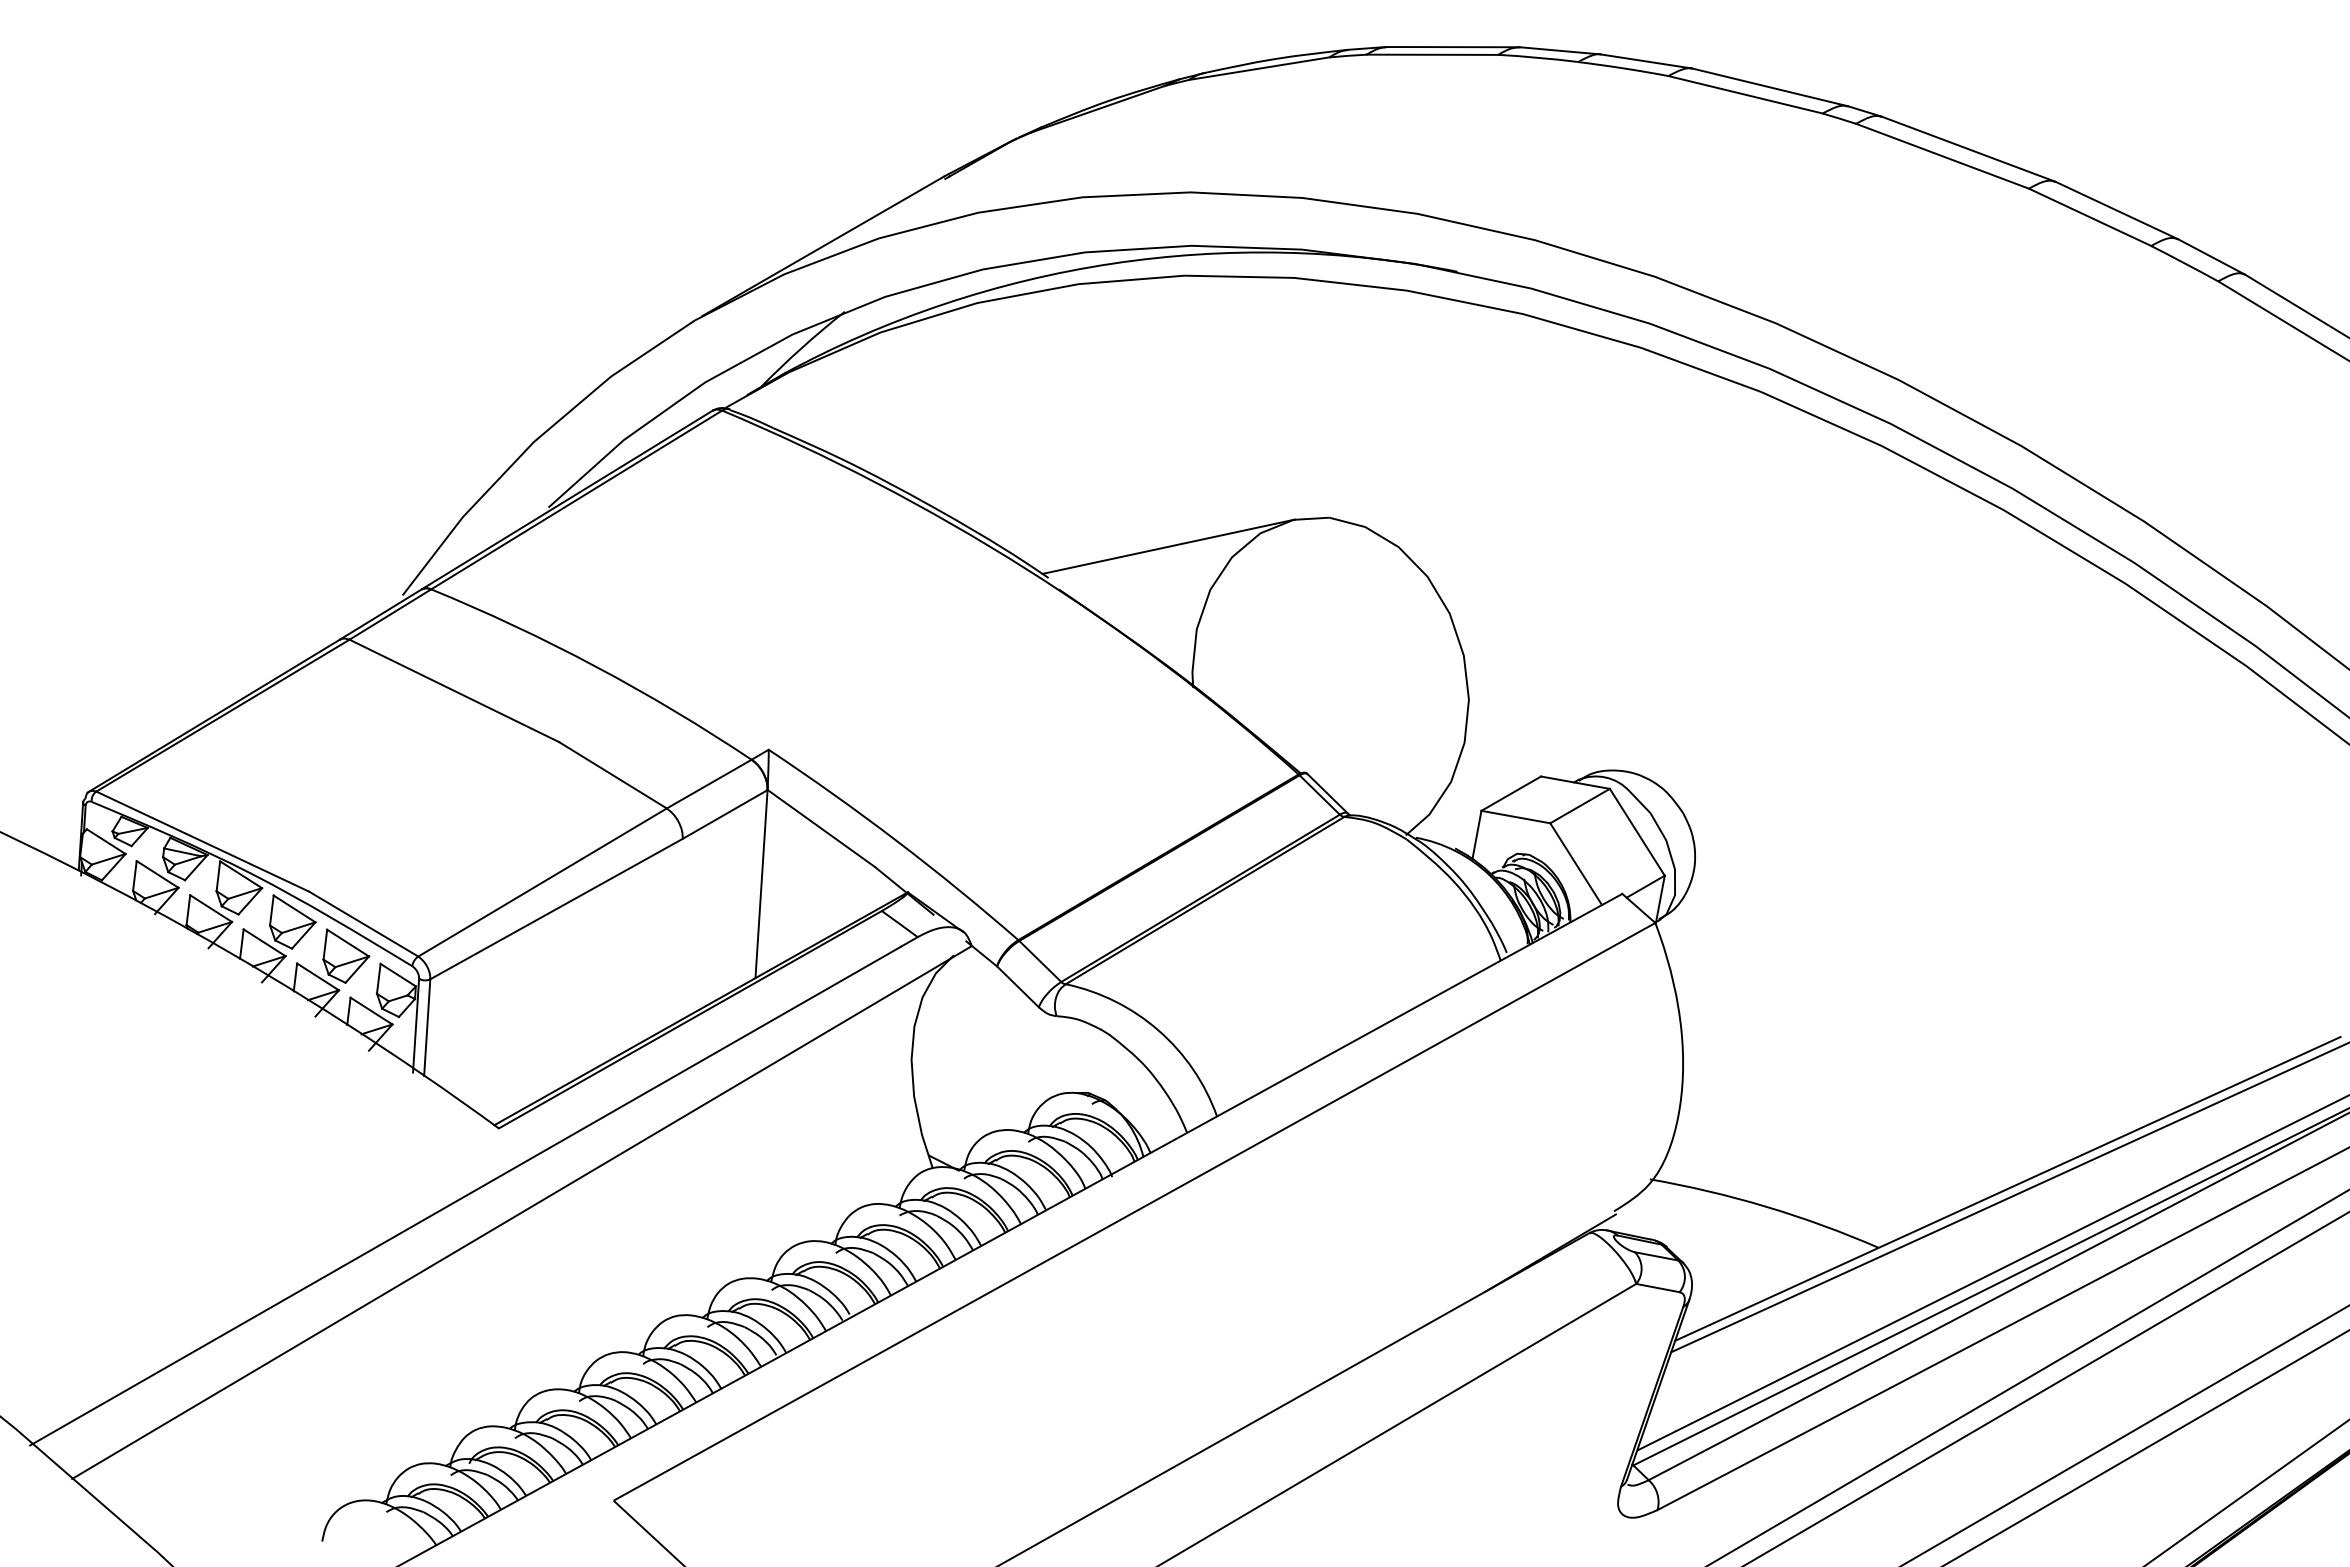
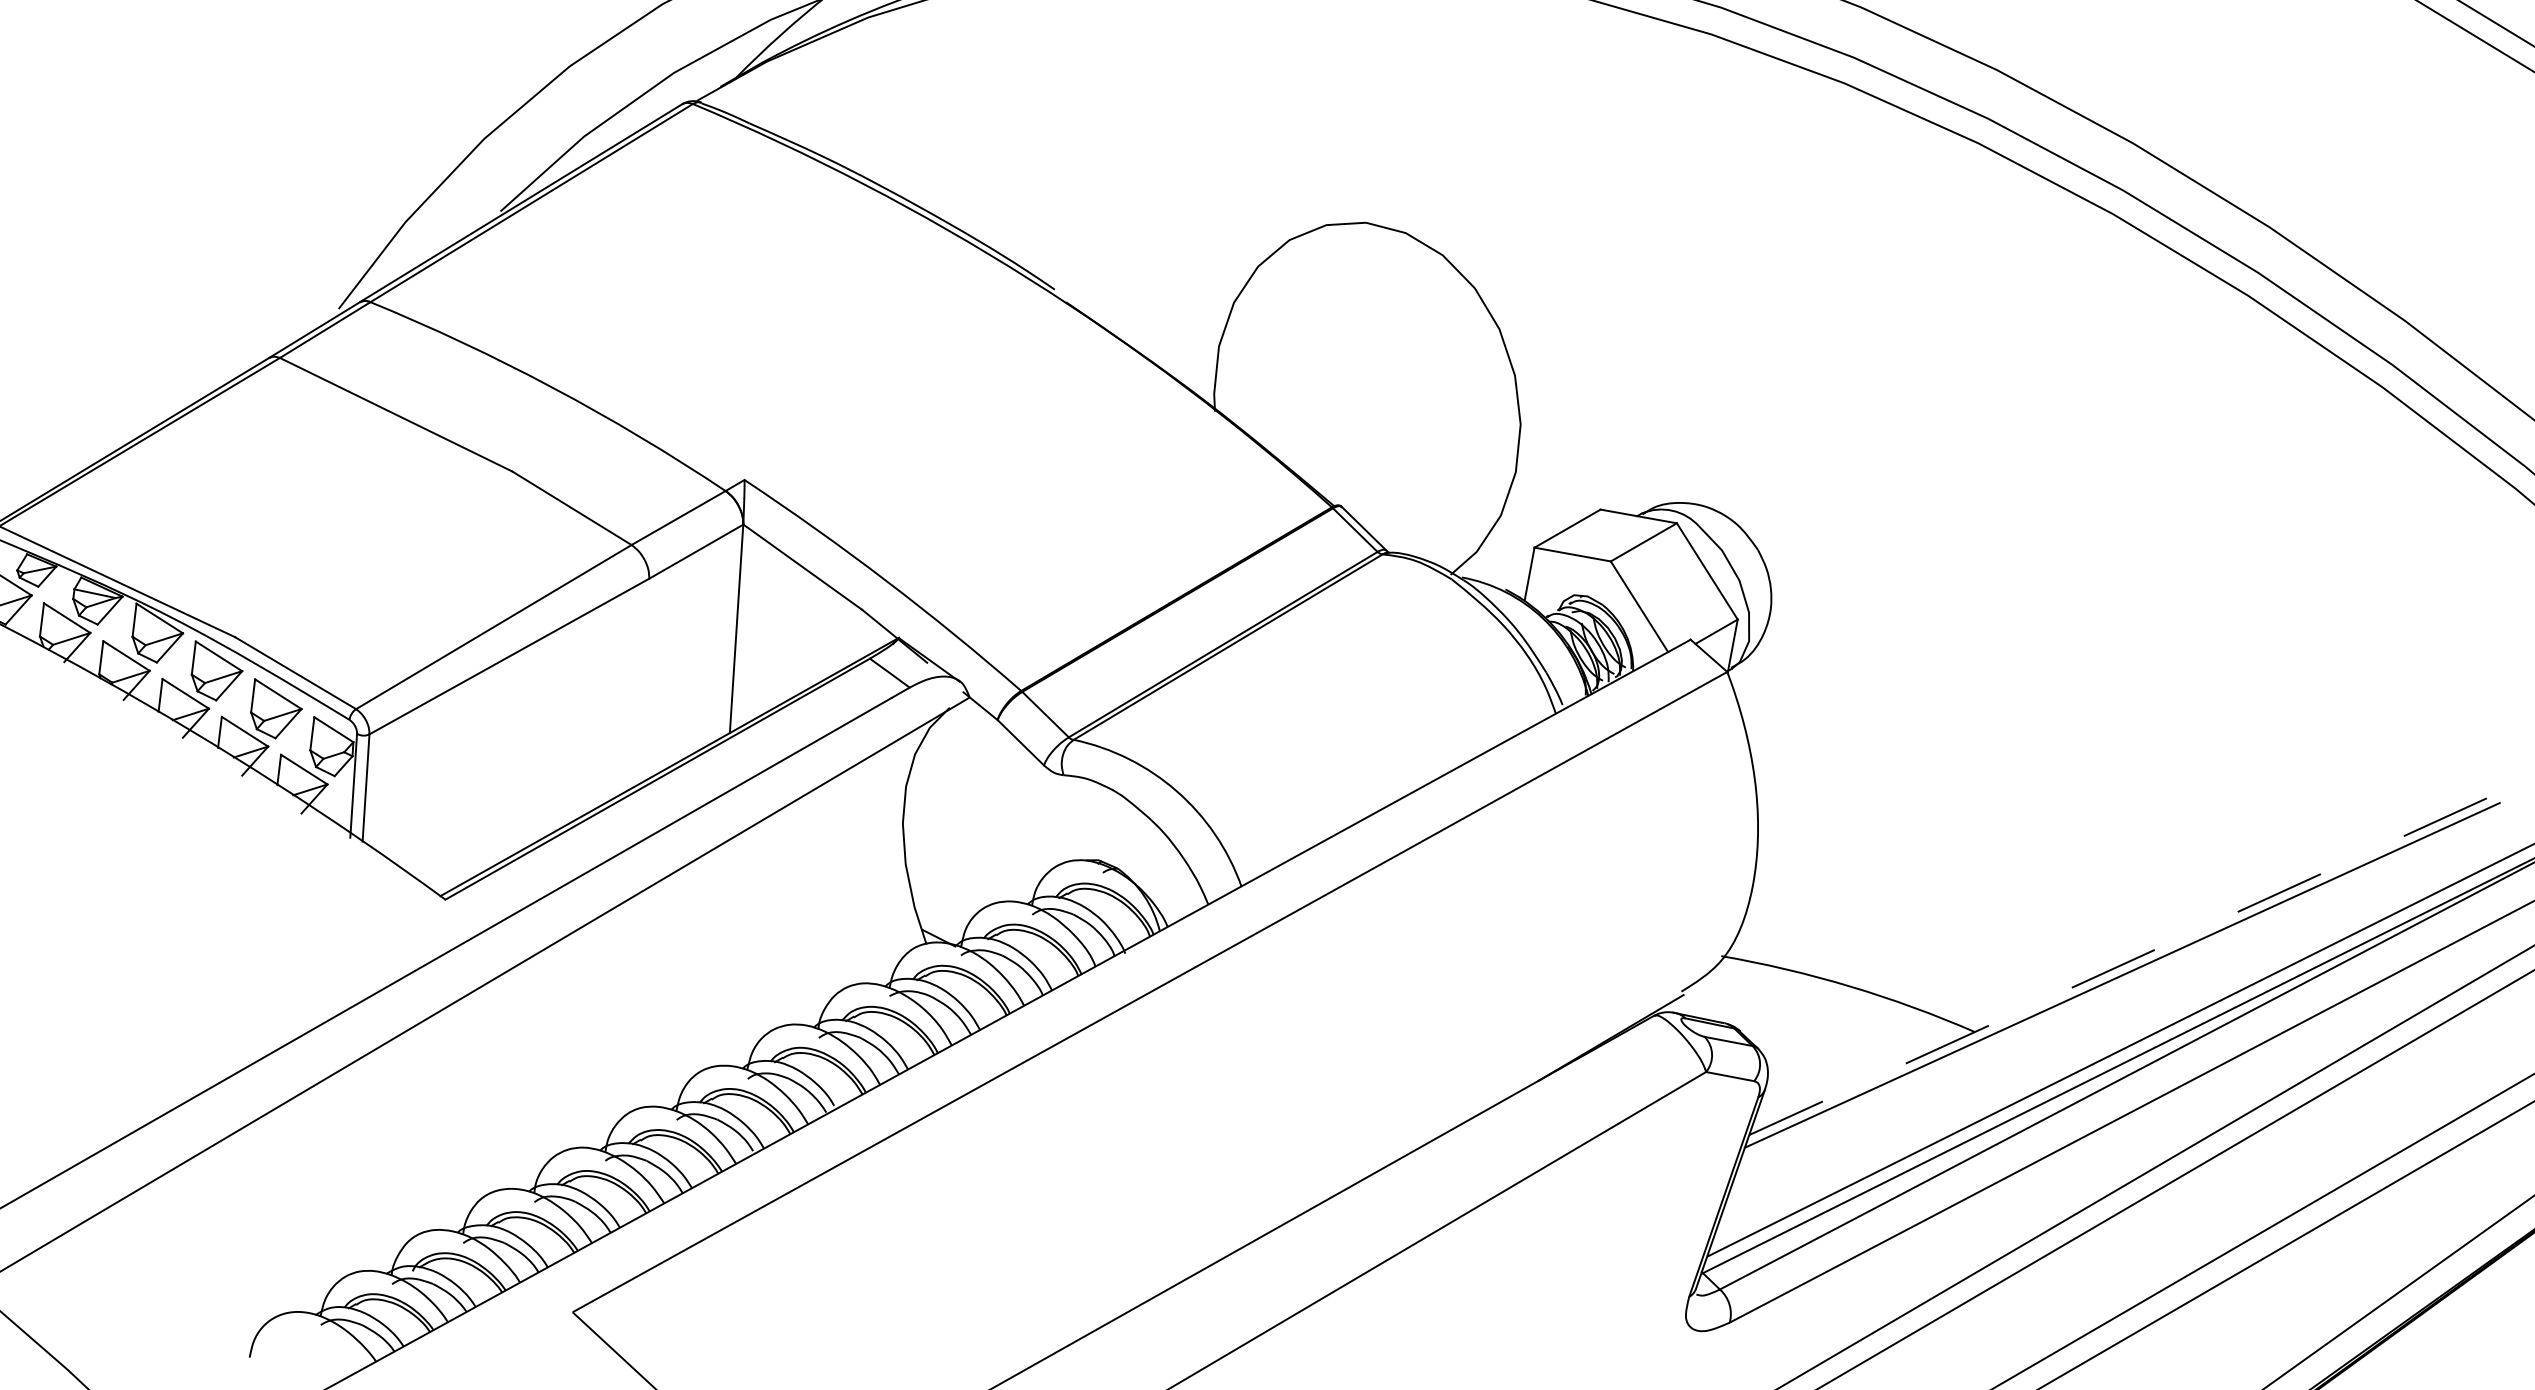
line: (1168, 546) -> (1187, 254), removed
line: (2007, 1188) -> (2117, 966), solid -> dashed

